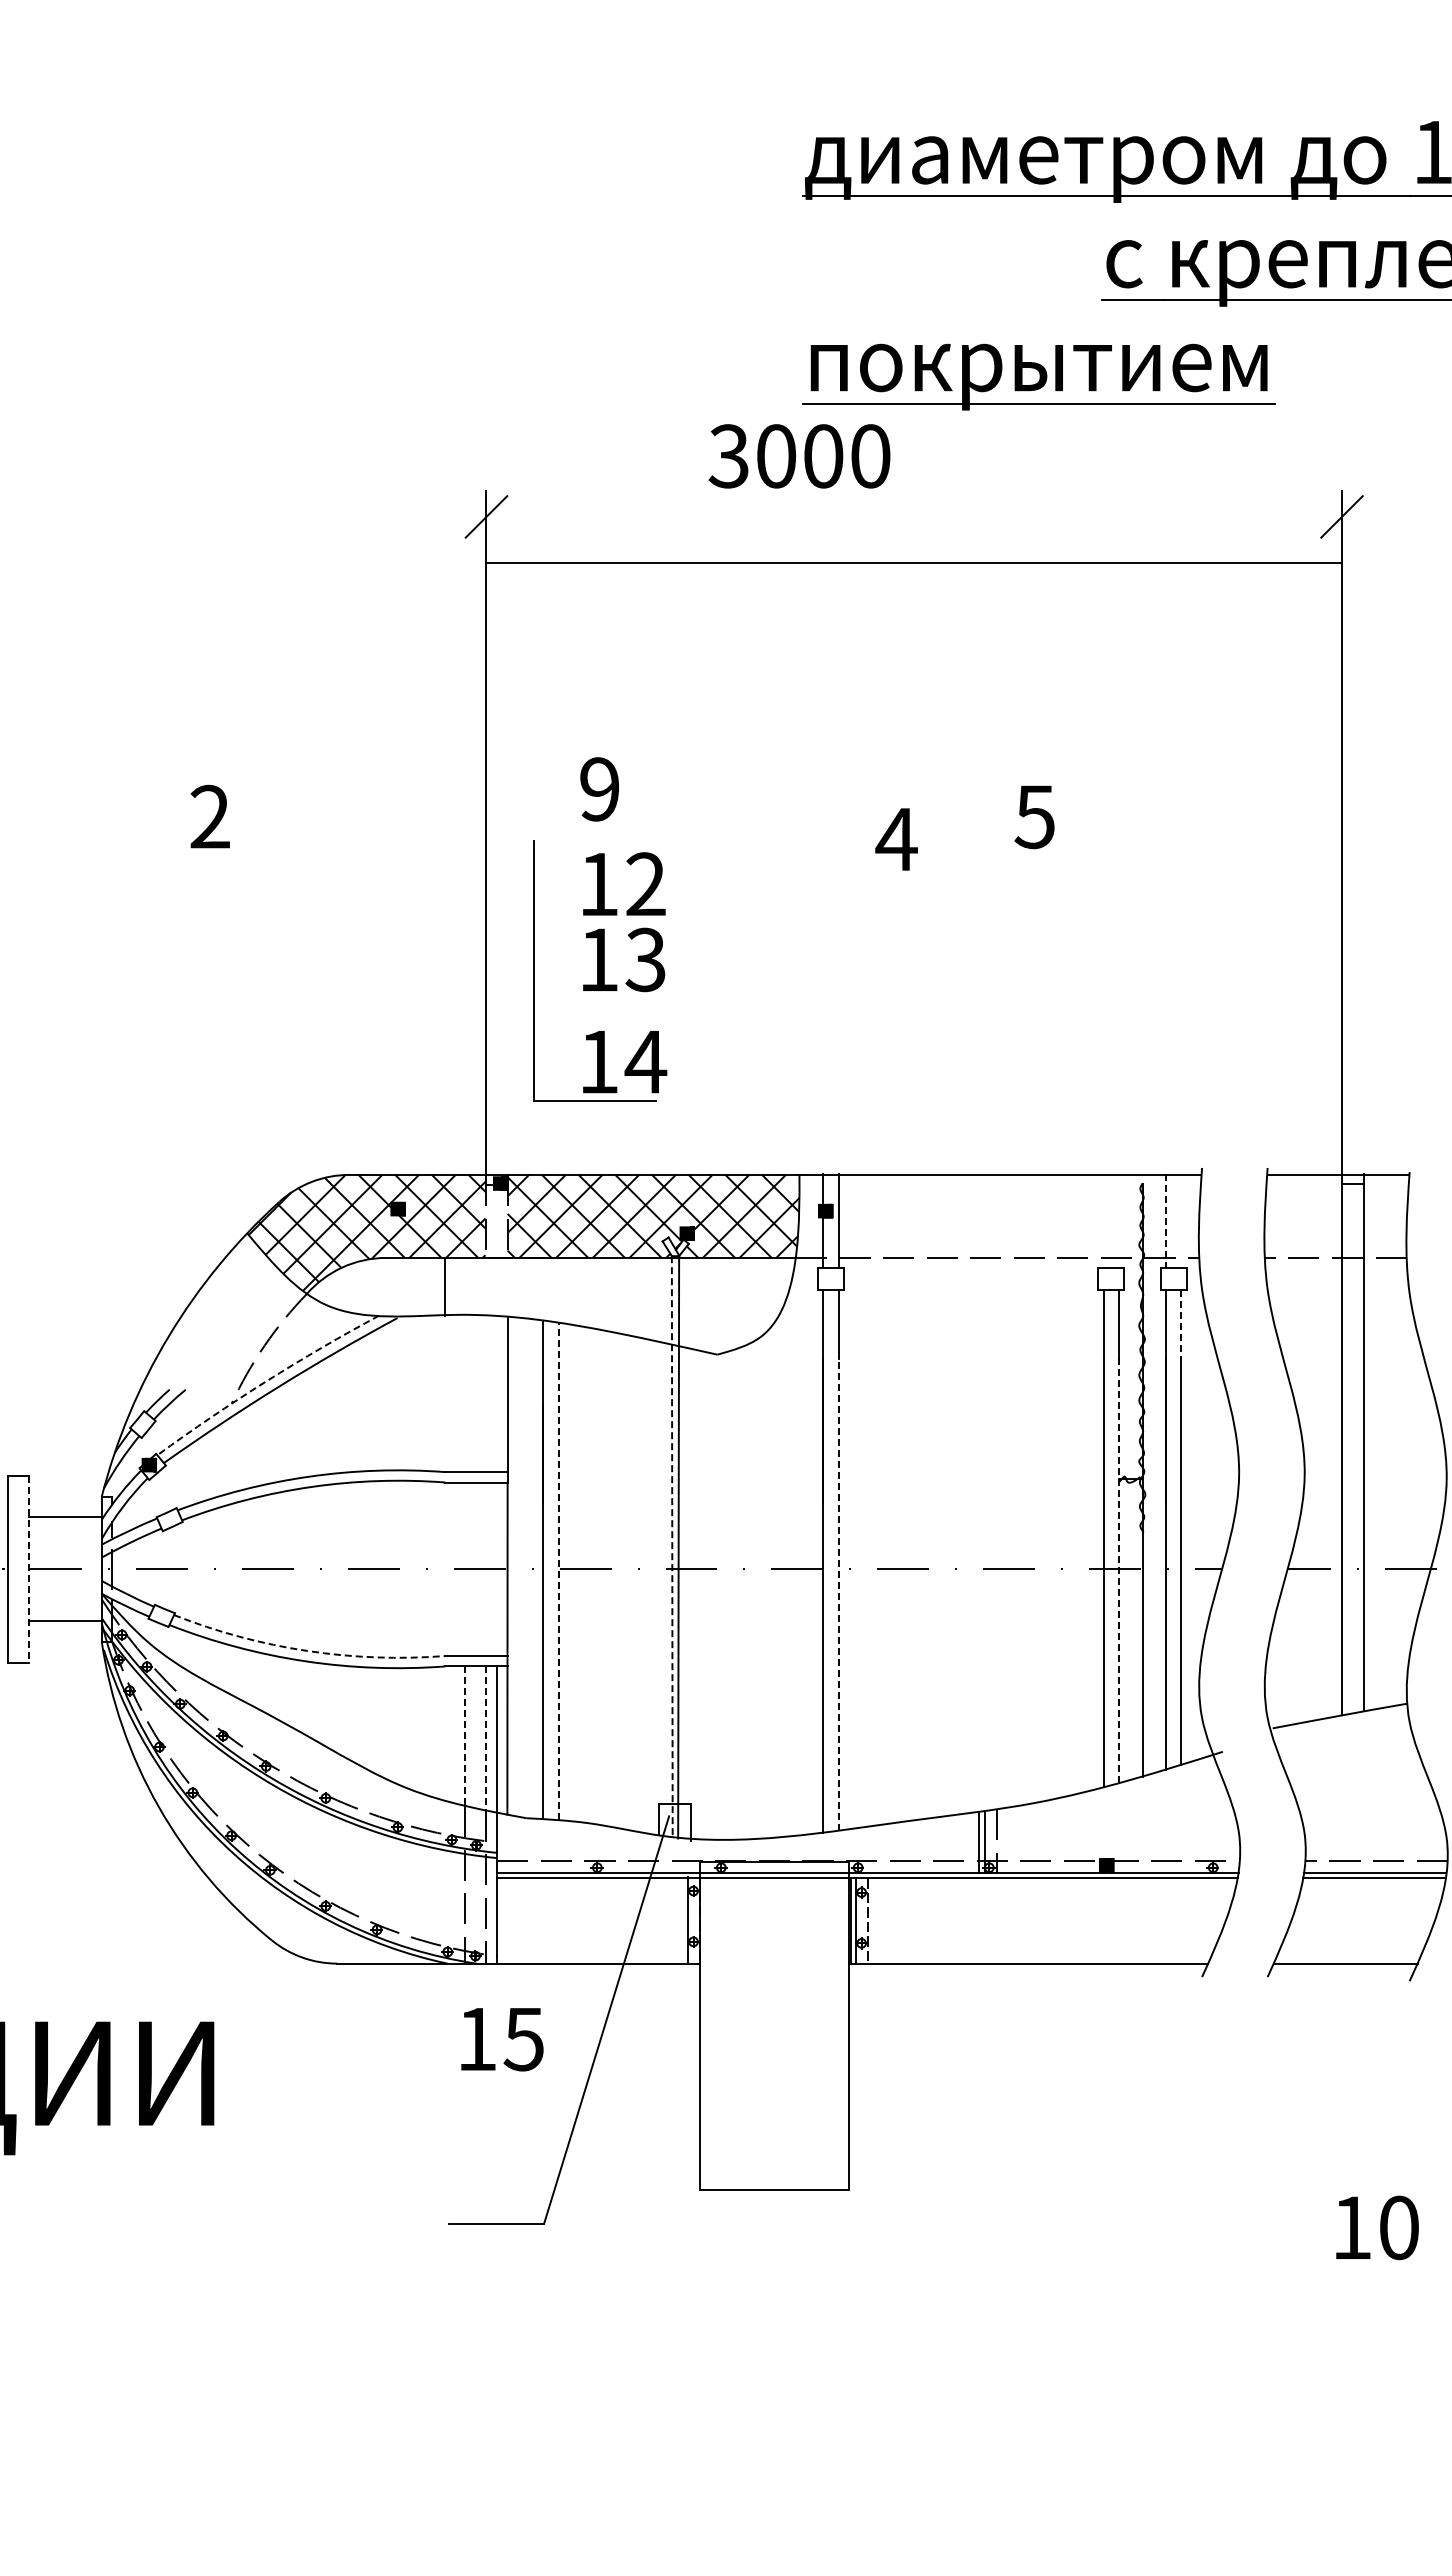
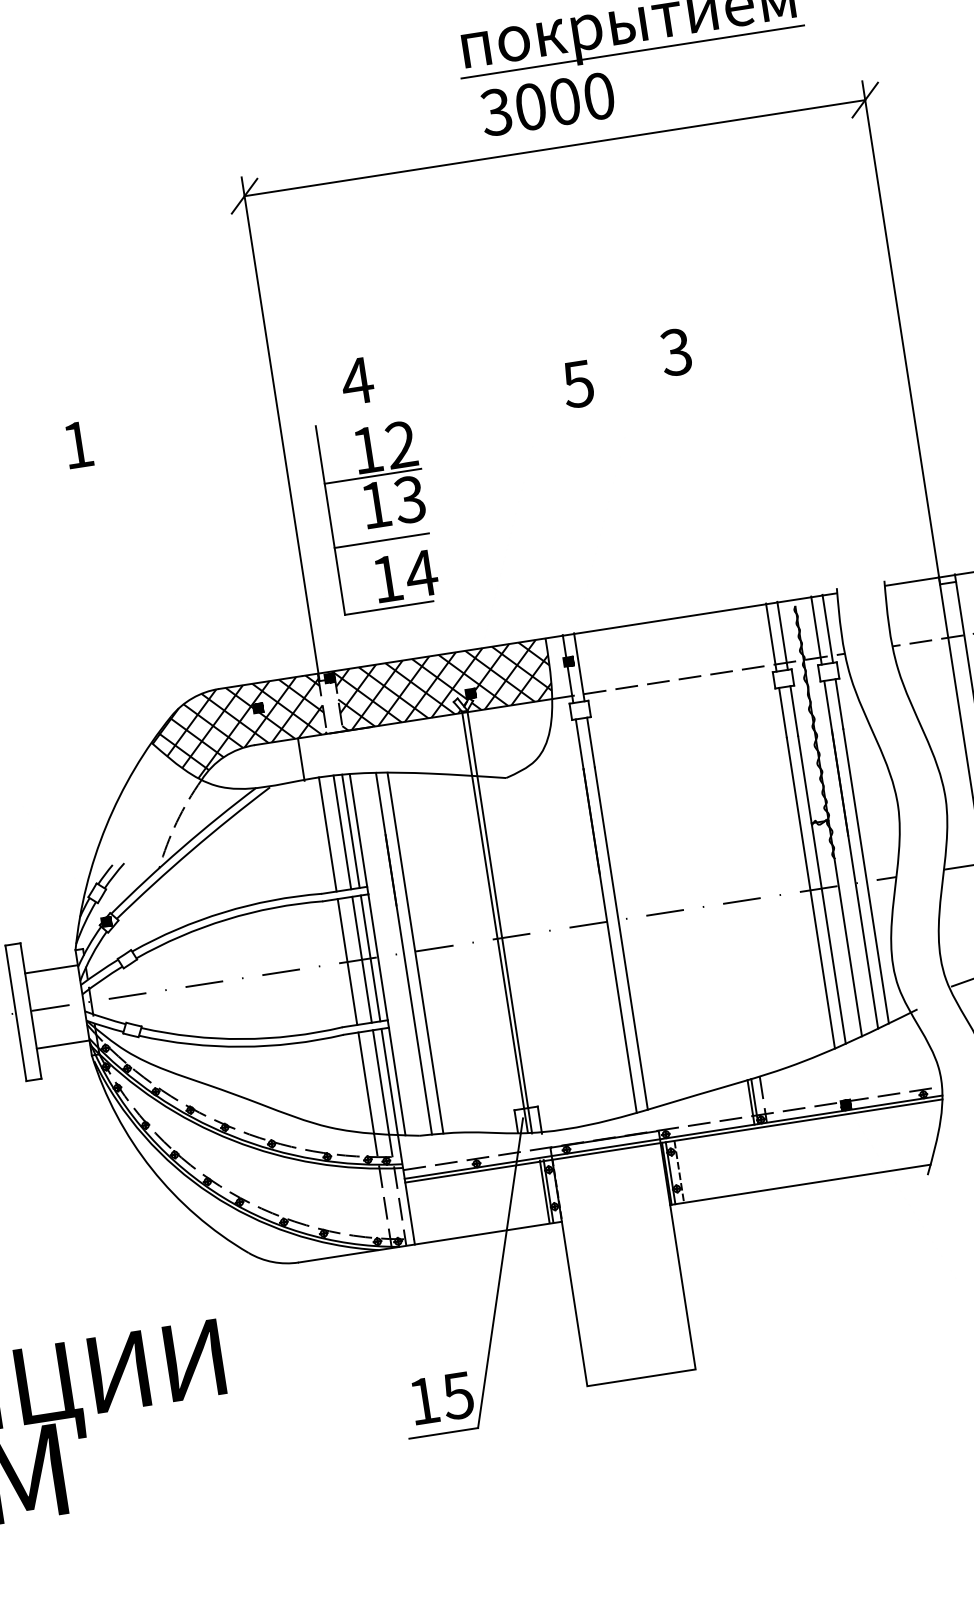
text: (799, 456) -> (547, 104), moved
line: (914, 562) -> (555, 147), moved
text: (599, 789) -> (357, 381), 9 -> 4
text: (209, 816) -> (77, 444), 2 -> 1
text: (1034, 816) -> (675, 352), 5 -> 3
text: (896, 839) -> (578, 384), 4 -> 5
line: (600, 920) -> (372, 476), added
line: (599, 1009) -> (381, 540), added
line: (1103, 1220) -> (771, 637), added
line: (1119, 1220) -> (782, 635), added
line: (1165, 1220) -> (816, 630), dashed -> solid
line: (1181, 1220) -> (827, 628), added
line: (1181, 1325) -> (839, 704), dashed -> solid
arc: (265, 1381) -> (181, 848), dashed -> solid
line: (465, 1393) -> (327, 834), added
line: (485, 1393) -> (342, 832), added
line: (497, 1393) -> (351, 830), added
line: (672, 1545) -> (495, 921), dashed -> solid
line: (29, 1569) -> (31, 1011), dashed -> solid
line: (465, 1569) -> (347, 962), added
line: (485, 1569) -> (362, 959), added
line: (497, 1569) -> (370, 958), added
line: (1119, 1570) -> (822, 889), dashed -> solid
line: (558, 1571) -> (415, 953), dashed -> solid
line: (838, 1594) -> (620, 938), dashed -> solid
arc: (307, 1650) -> (242, 1038), dashed -> solid
line: (465, 1736) -> (366, 1083), dashed -> solid
line: (485, 1738) -> (381, 1082), dashed -> solid
line: (683, 1919) -> (545, 1191), added
text: (502, 2039) -> (442, 1398), moved

